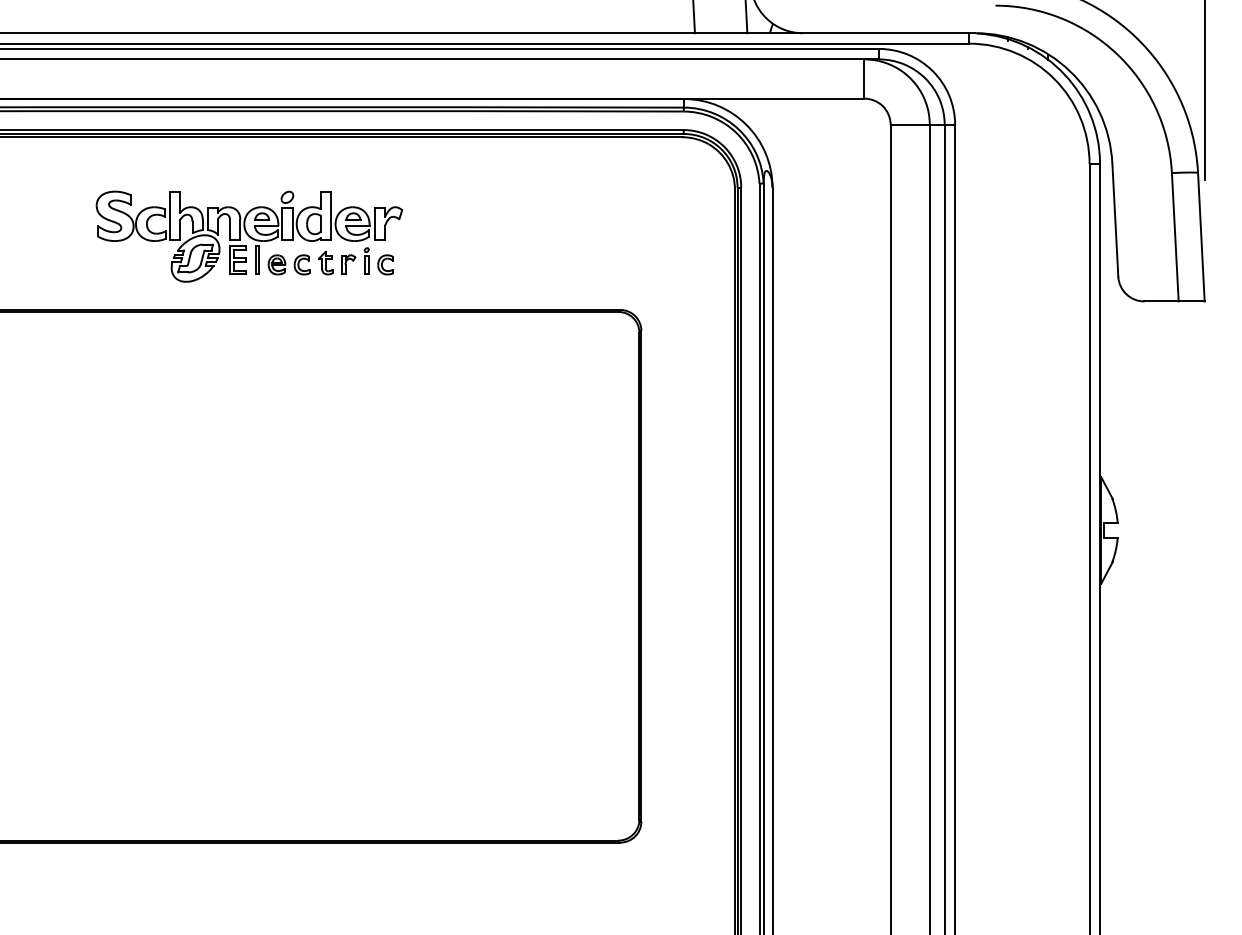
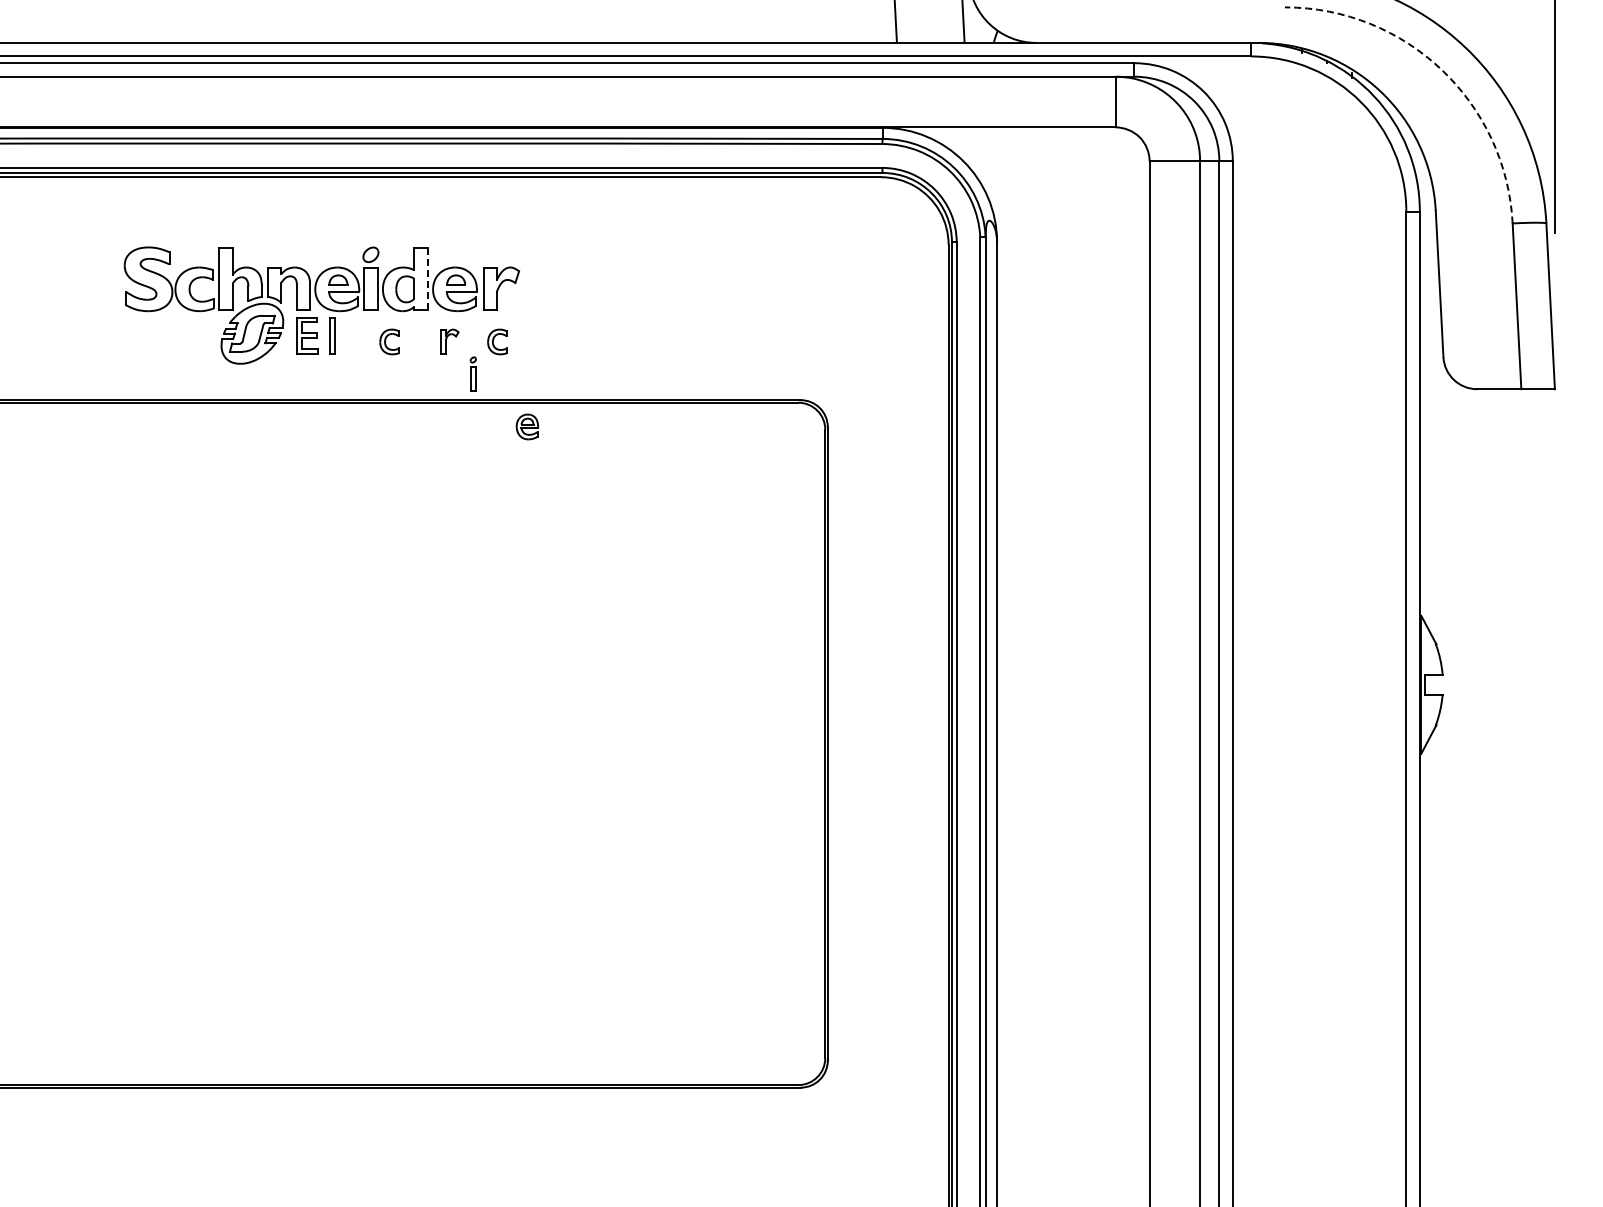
arc: (1116, 54) -> (1441, 70), solid -> dashed
line: (331, 215) -> (427, 278), solid -> dashed
part: (366, 260) -> (472, 373), moved
part: (325, 262) -> (419, 339), removed
part: (277, 264) -> (527, 426), moved

